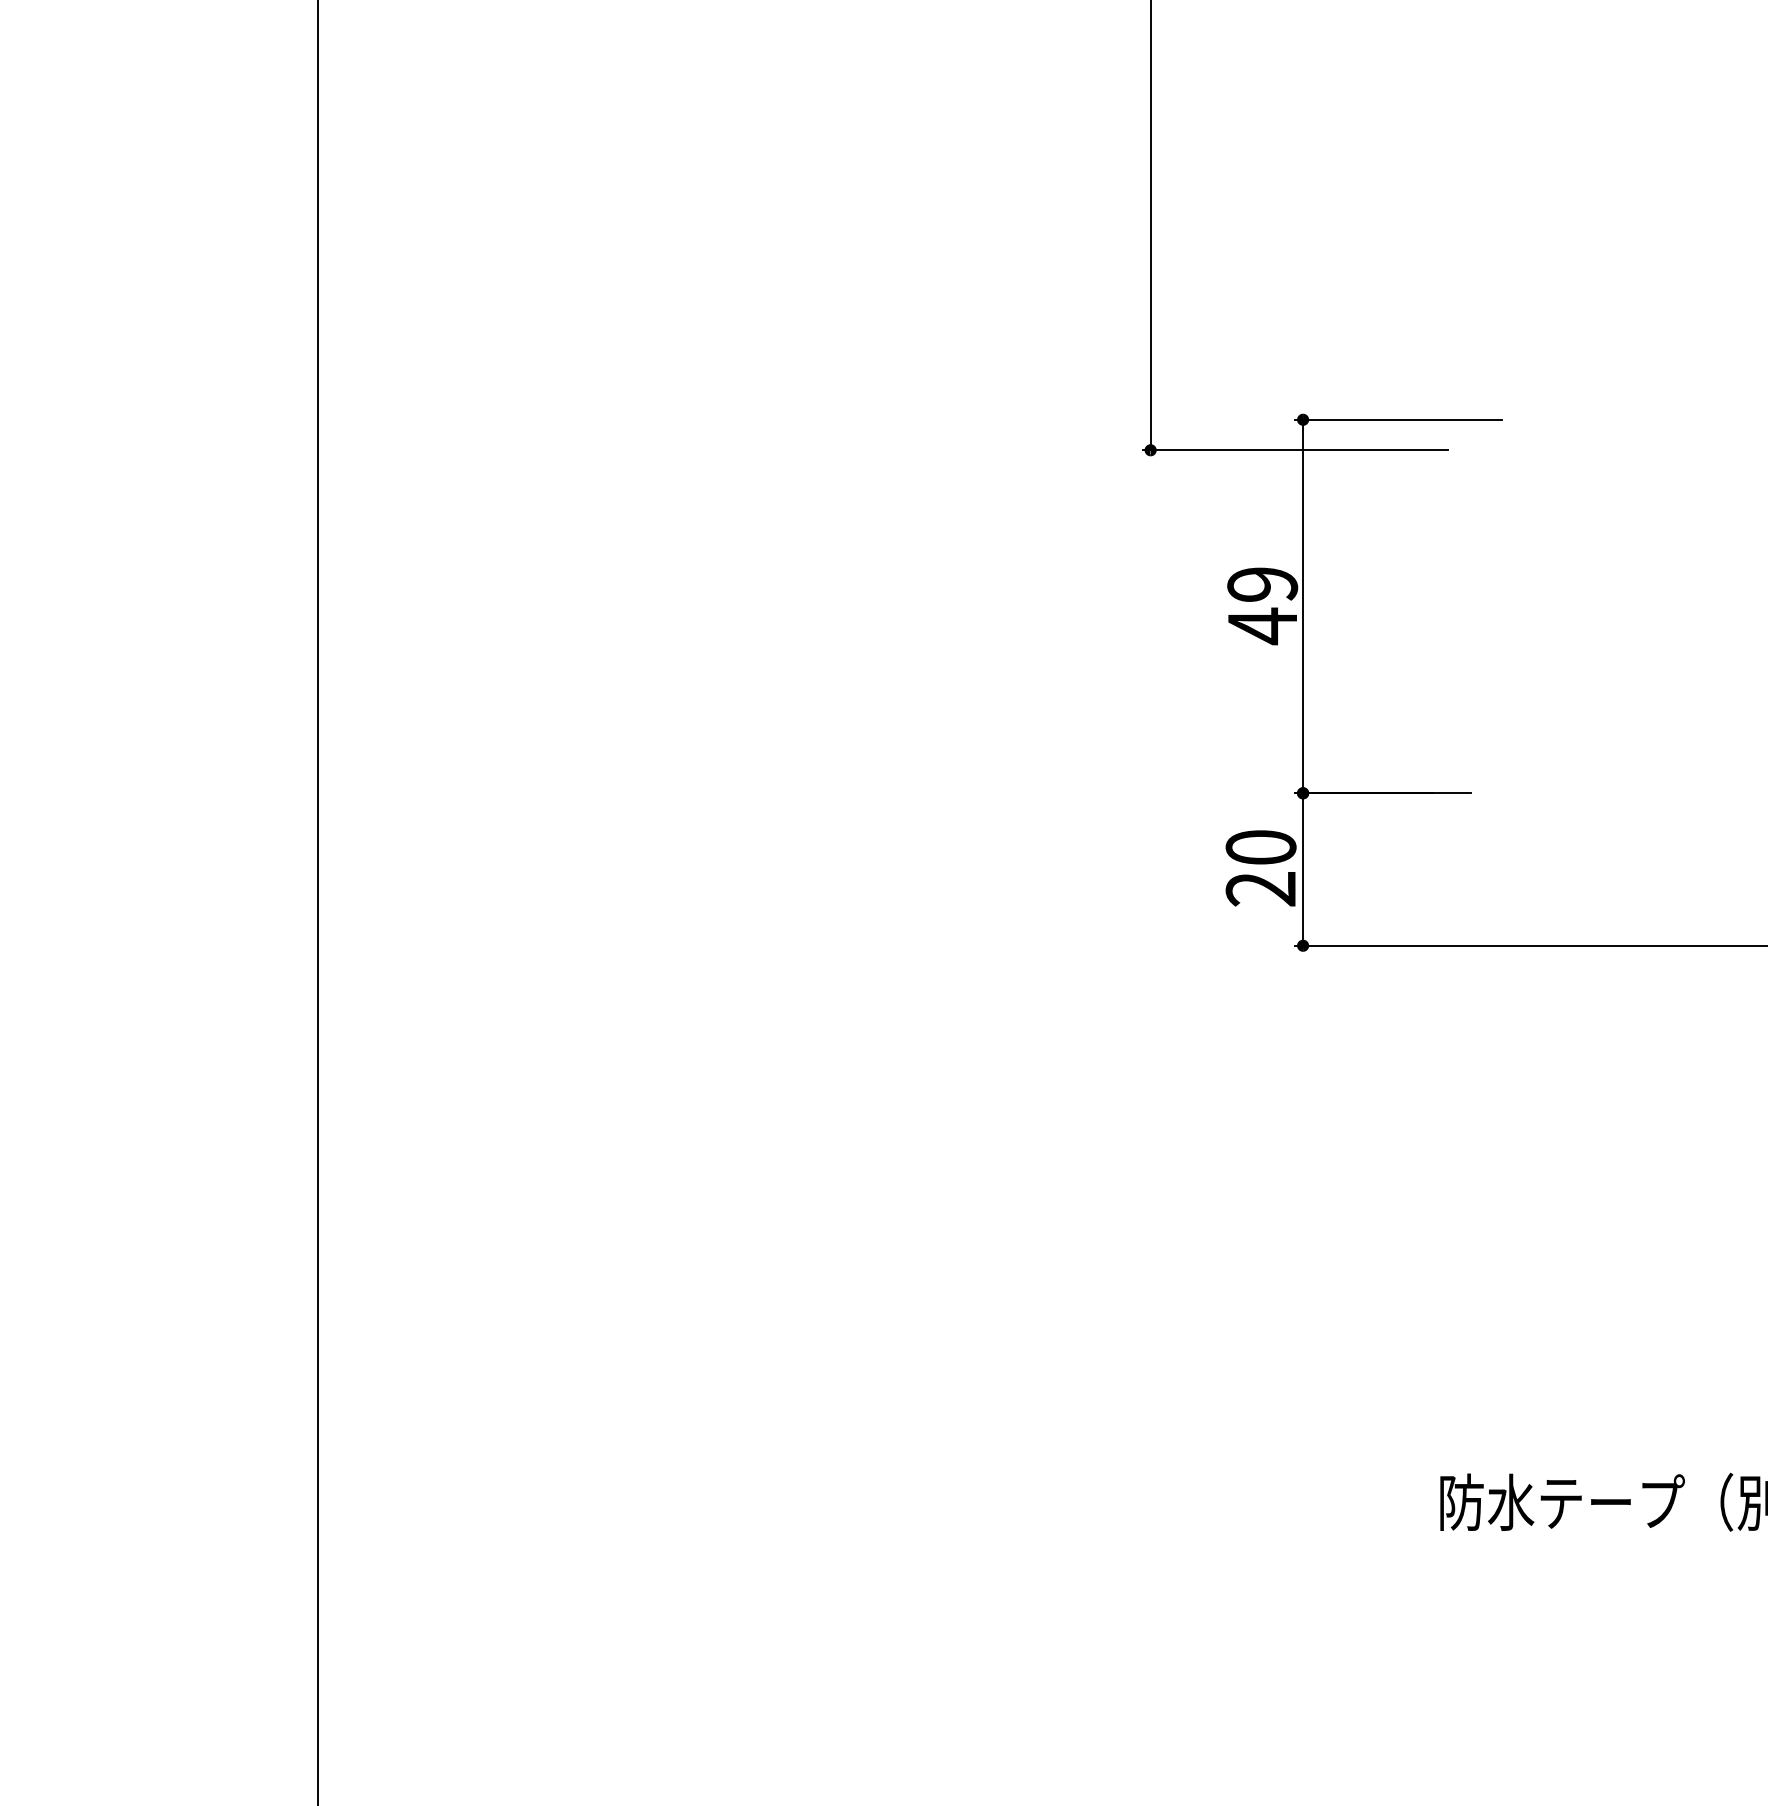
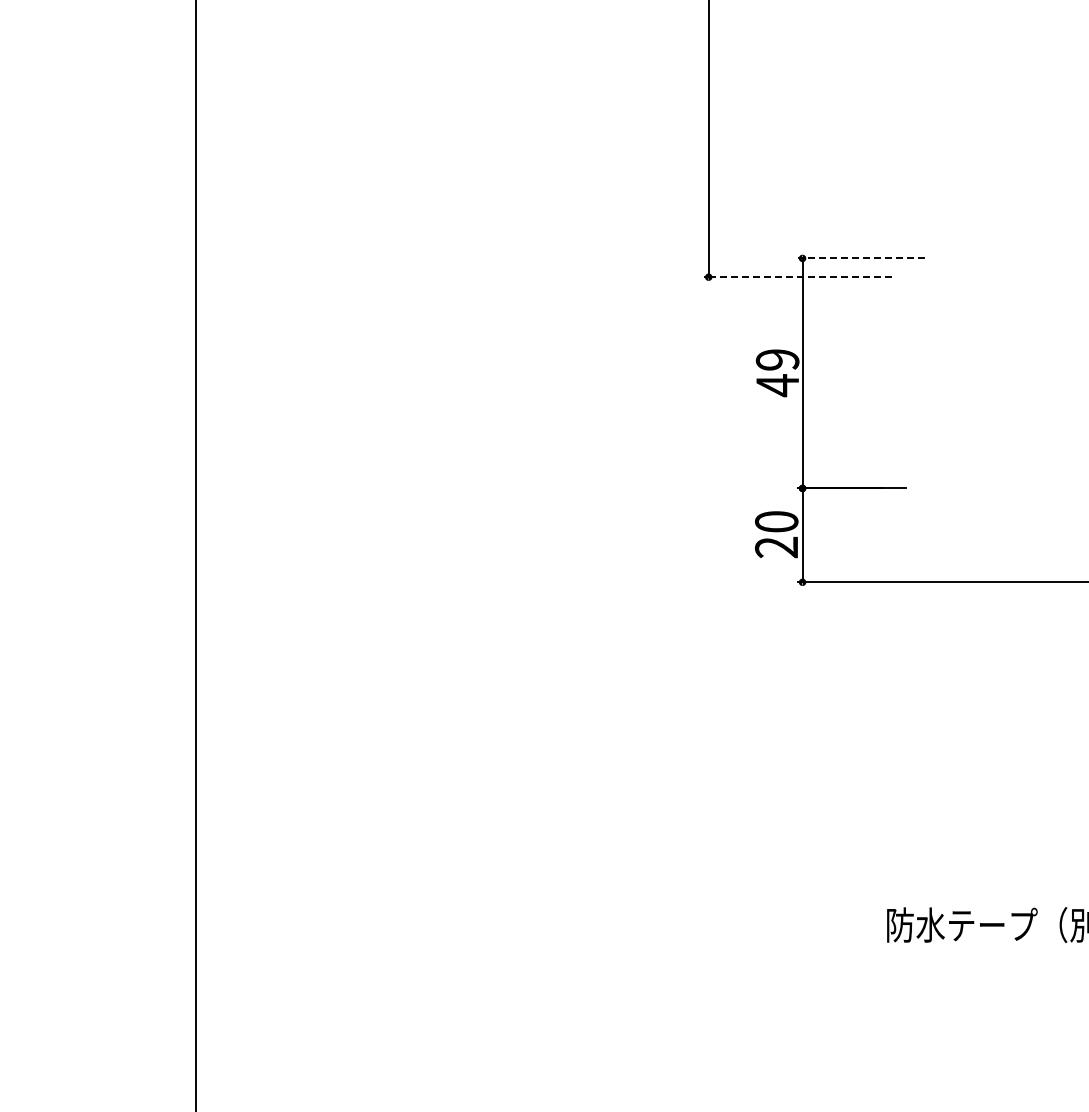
line: (1398, 419) -> (861, 258), solid -> dashed
line: (1294, 450) -> (797, 277), solid -> dashed

